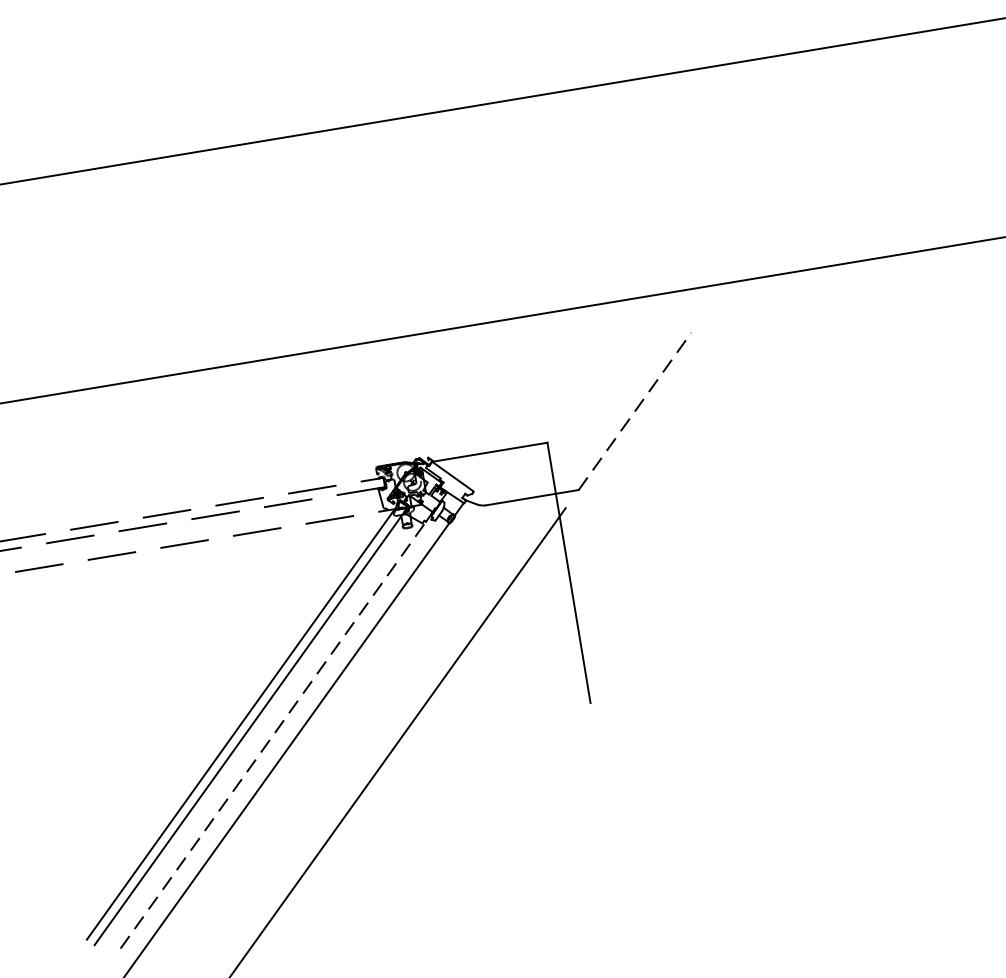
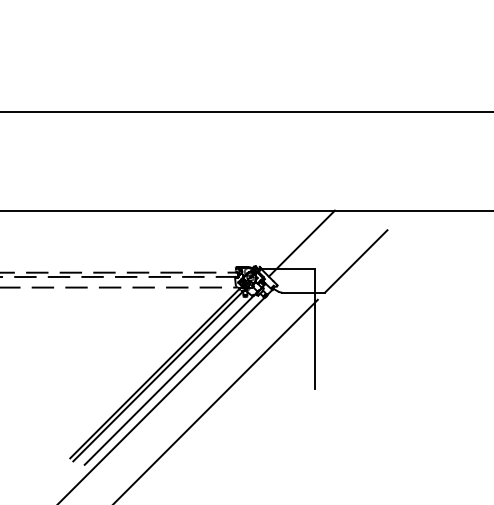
line: (510, 392) -> (301, 243), added
line: (635, 411) -> (356, 261), dashed -> solid
line: (273, 735) -> (169, 380), dashed -> solid

